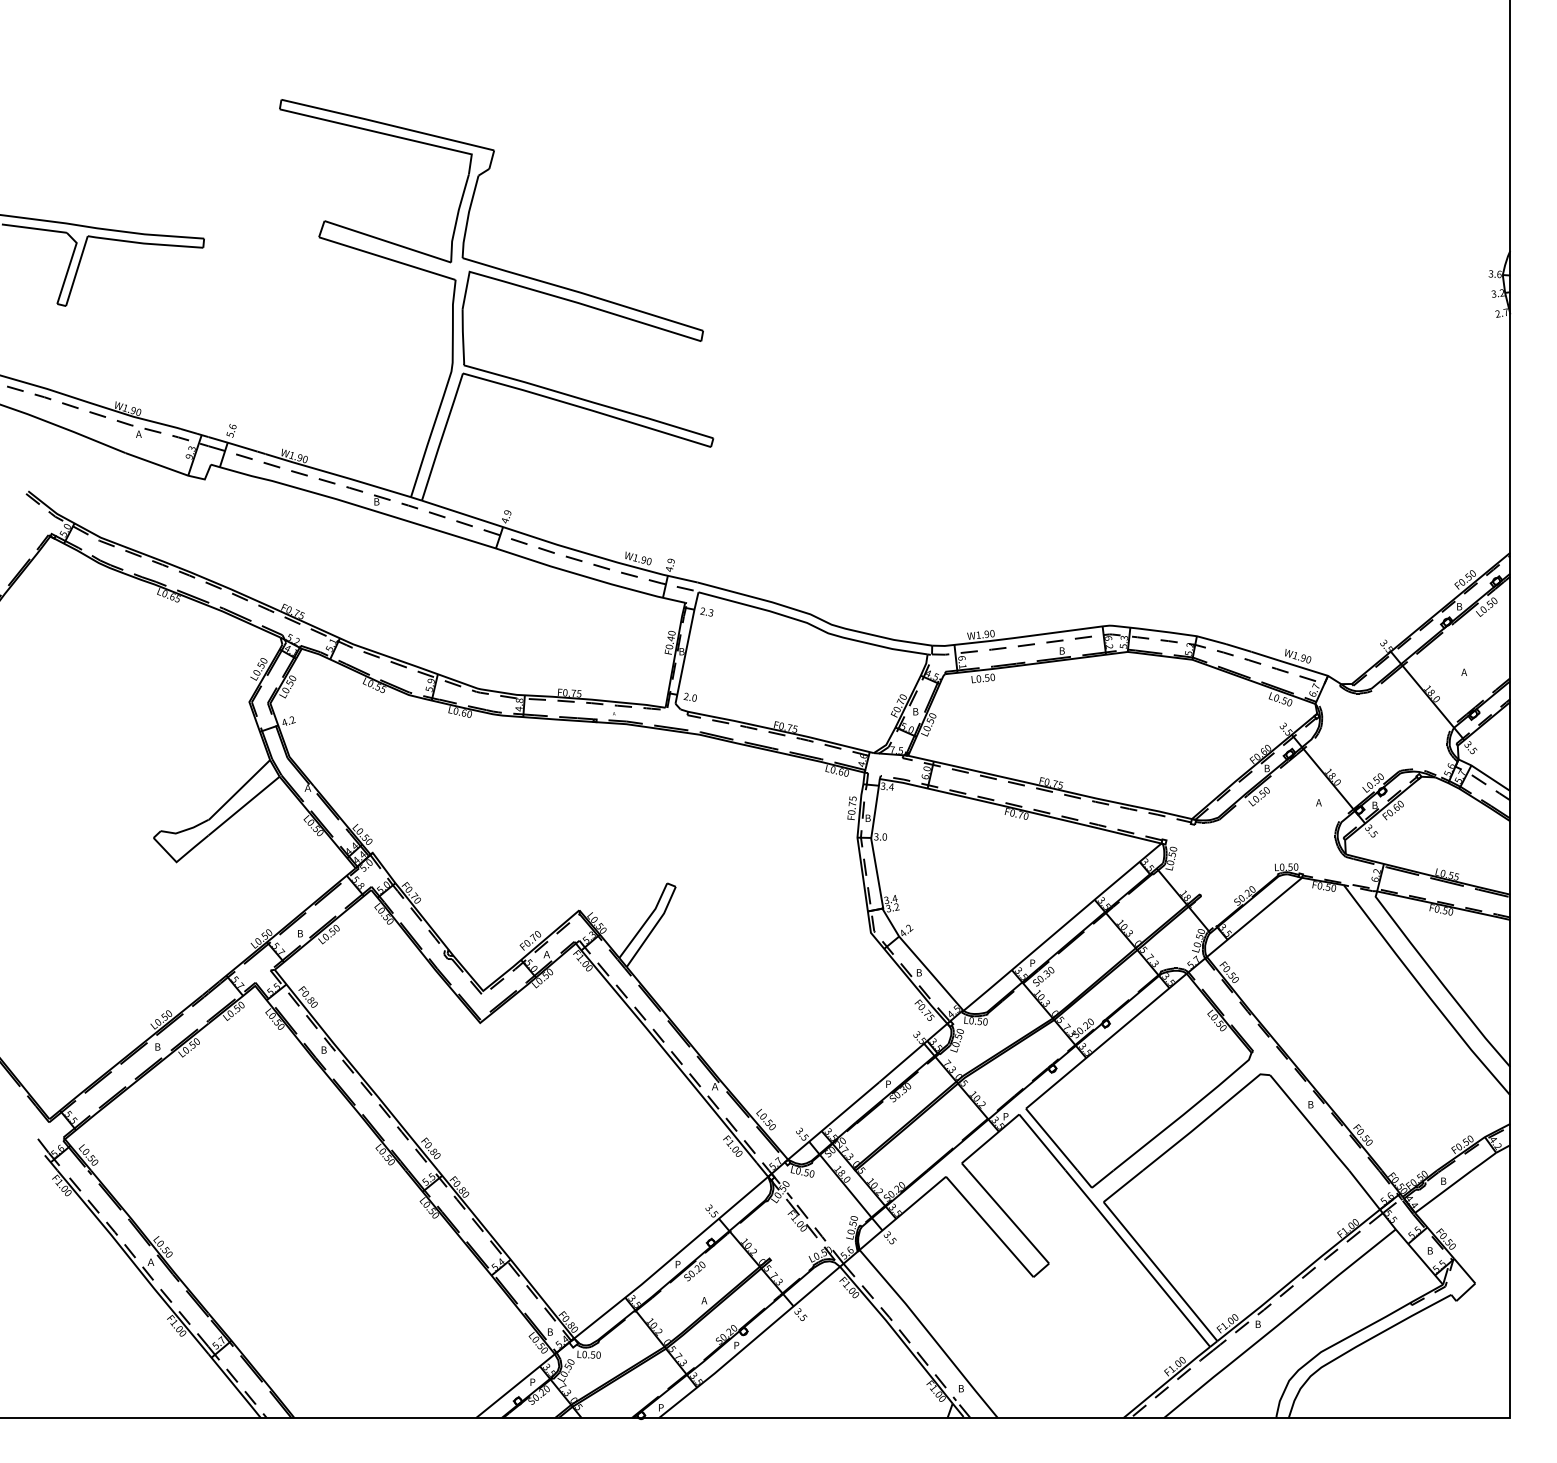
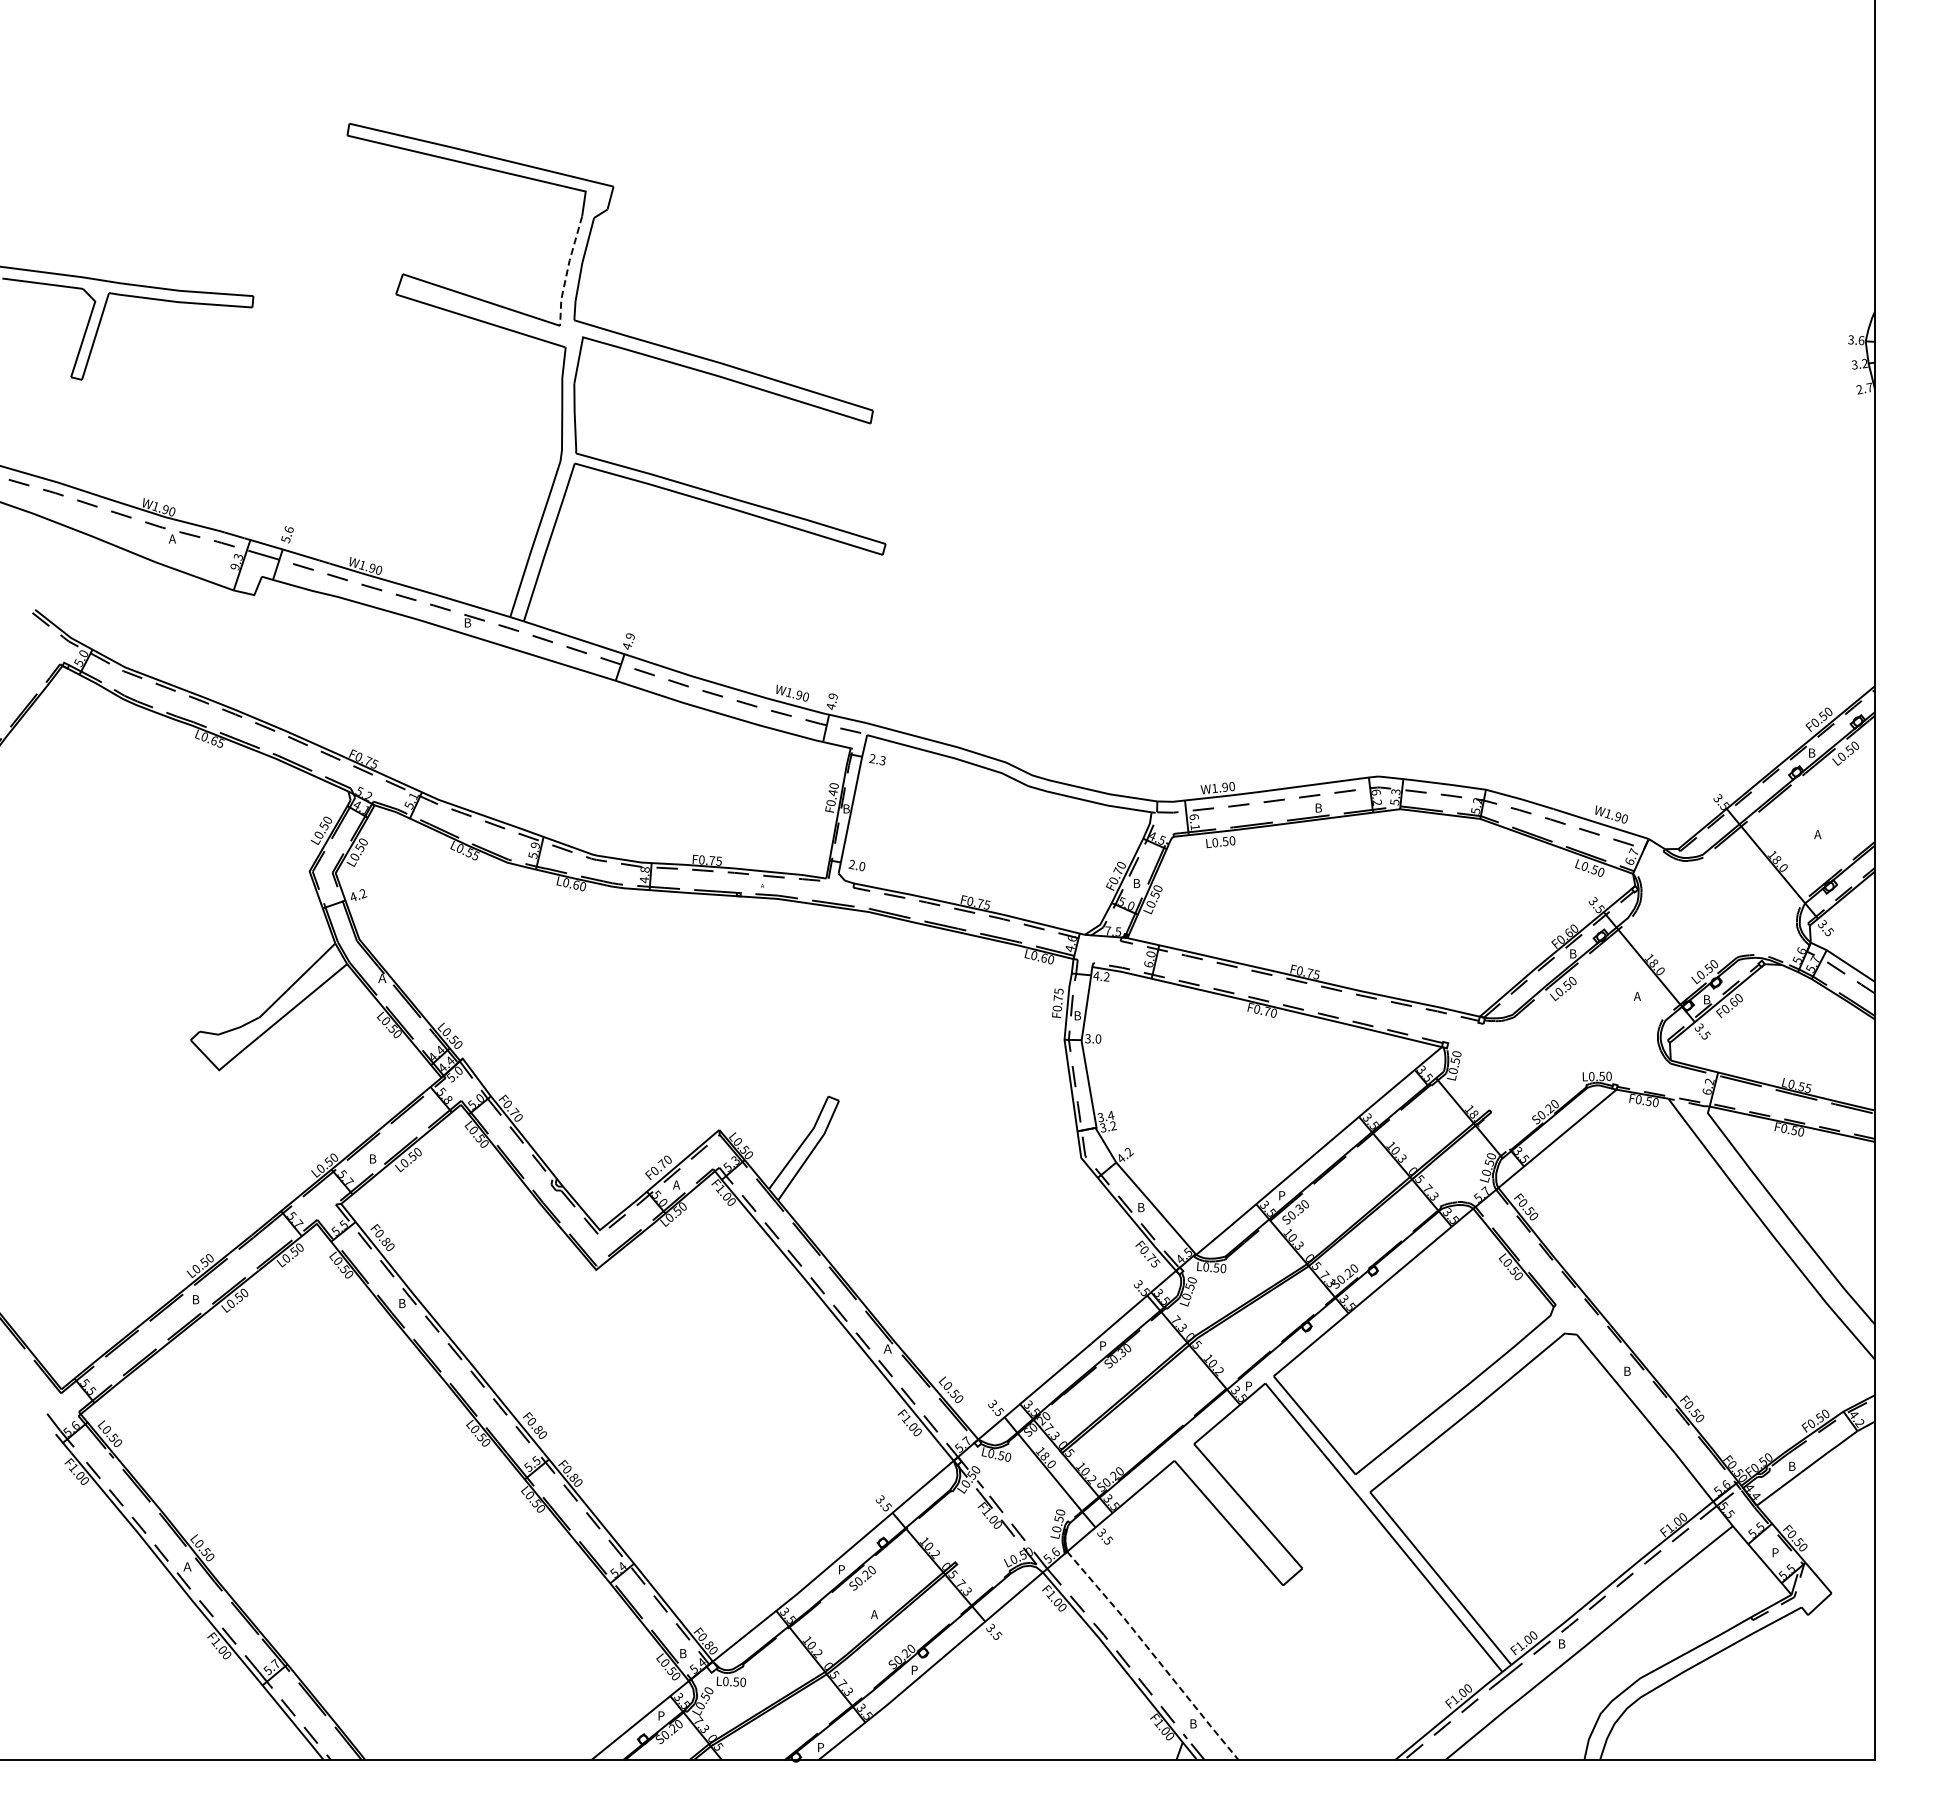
line: (457, 218) -> (567, 271), solid -> dashed
text: (887, 786) -> (1101, 976), 3.4 -> 4.2
text: (545, 954) -> (677, 1184), Ａ -> A
text: (1430, 1251) -> (1775, 1553), B -> P
line: (929, 1333) -> (1154, 1655), solid -> dashed

